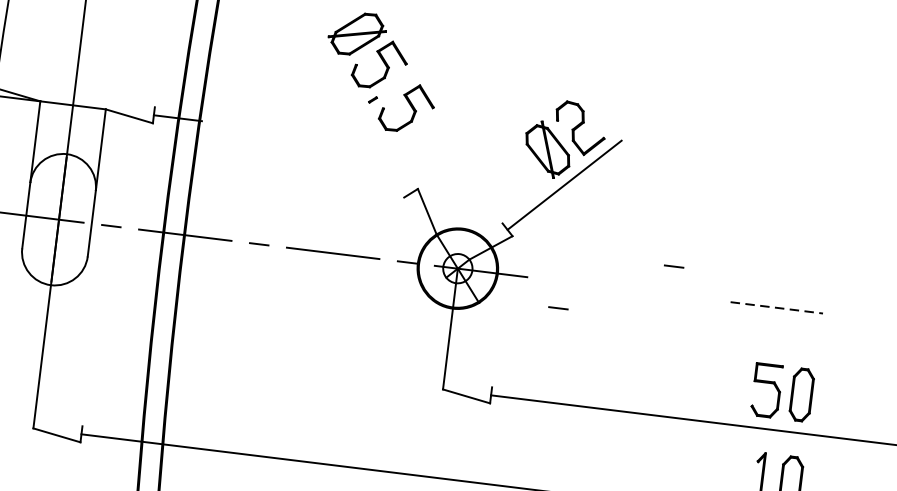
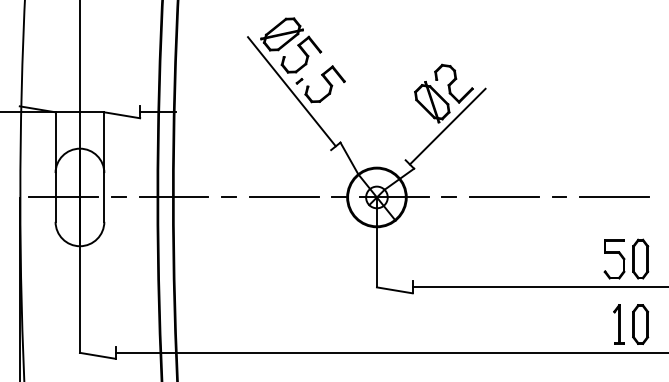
line: (360, 112) -> (291, 91), added
line: (674, 265) -> (559, 196), moved
line: (627, 289) -> (503, 197), added
line: (557, 306) -> (448, 196), moved
line: (776, 307) -> (614, 197), dashed -> solid

